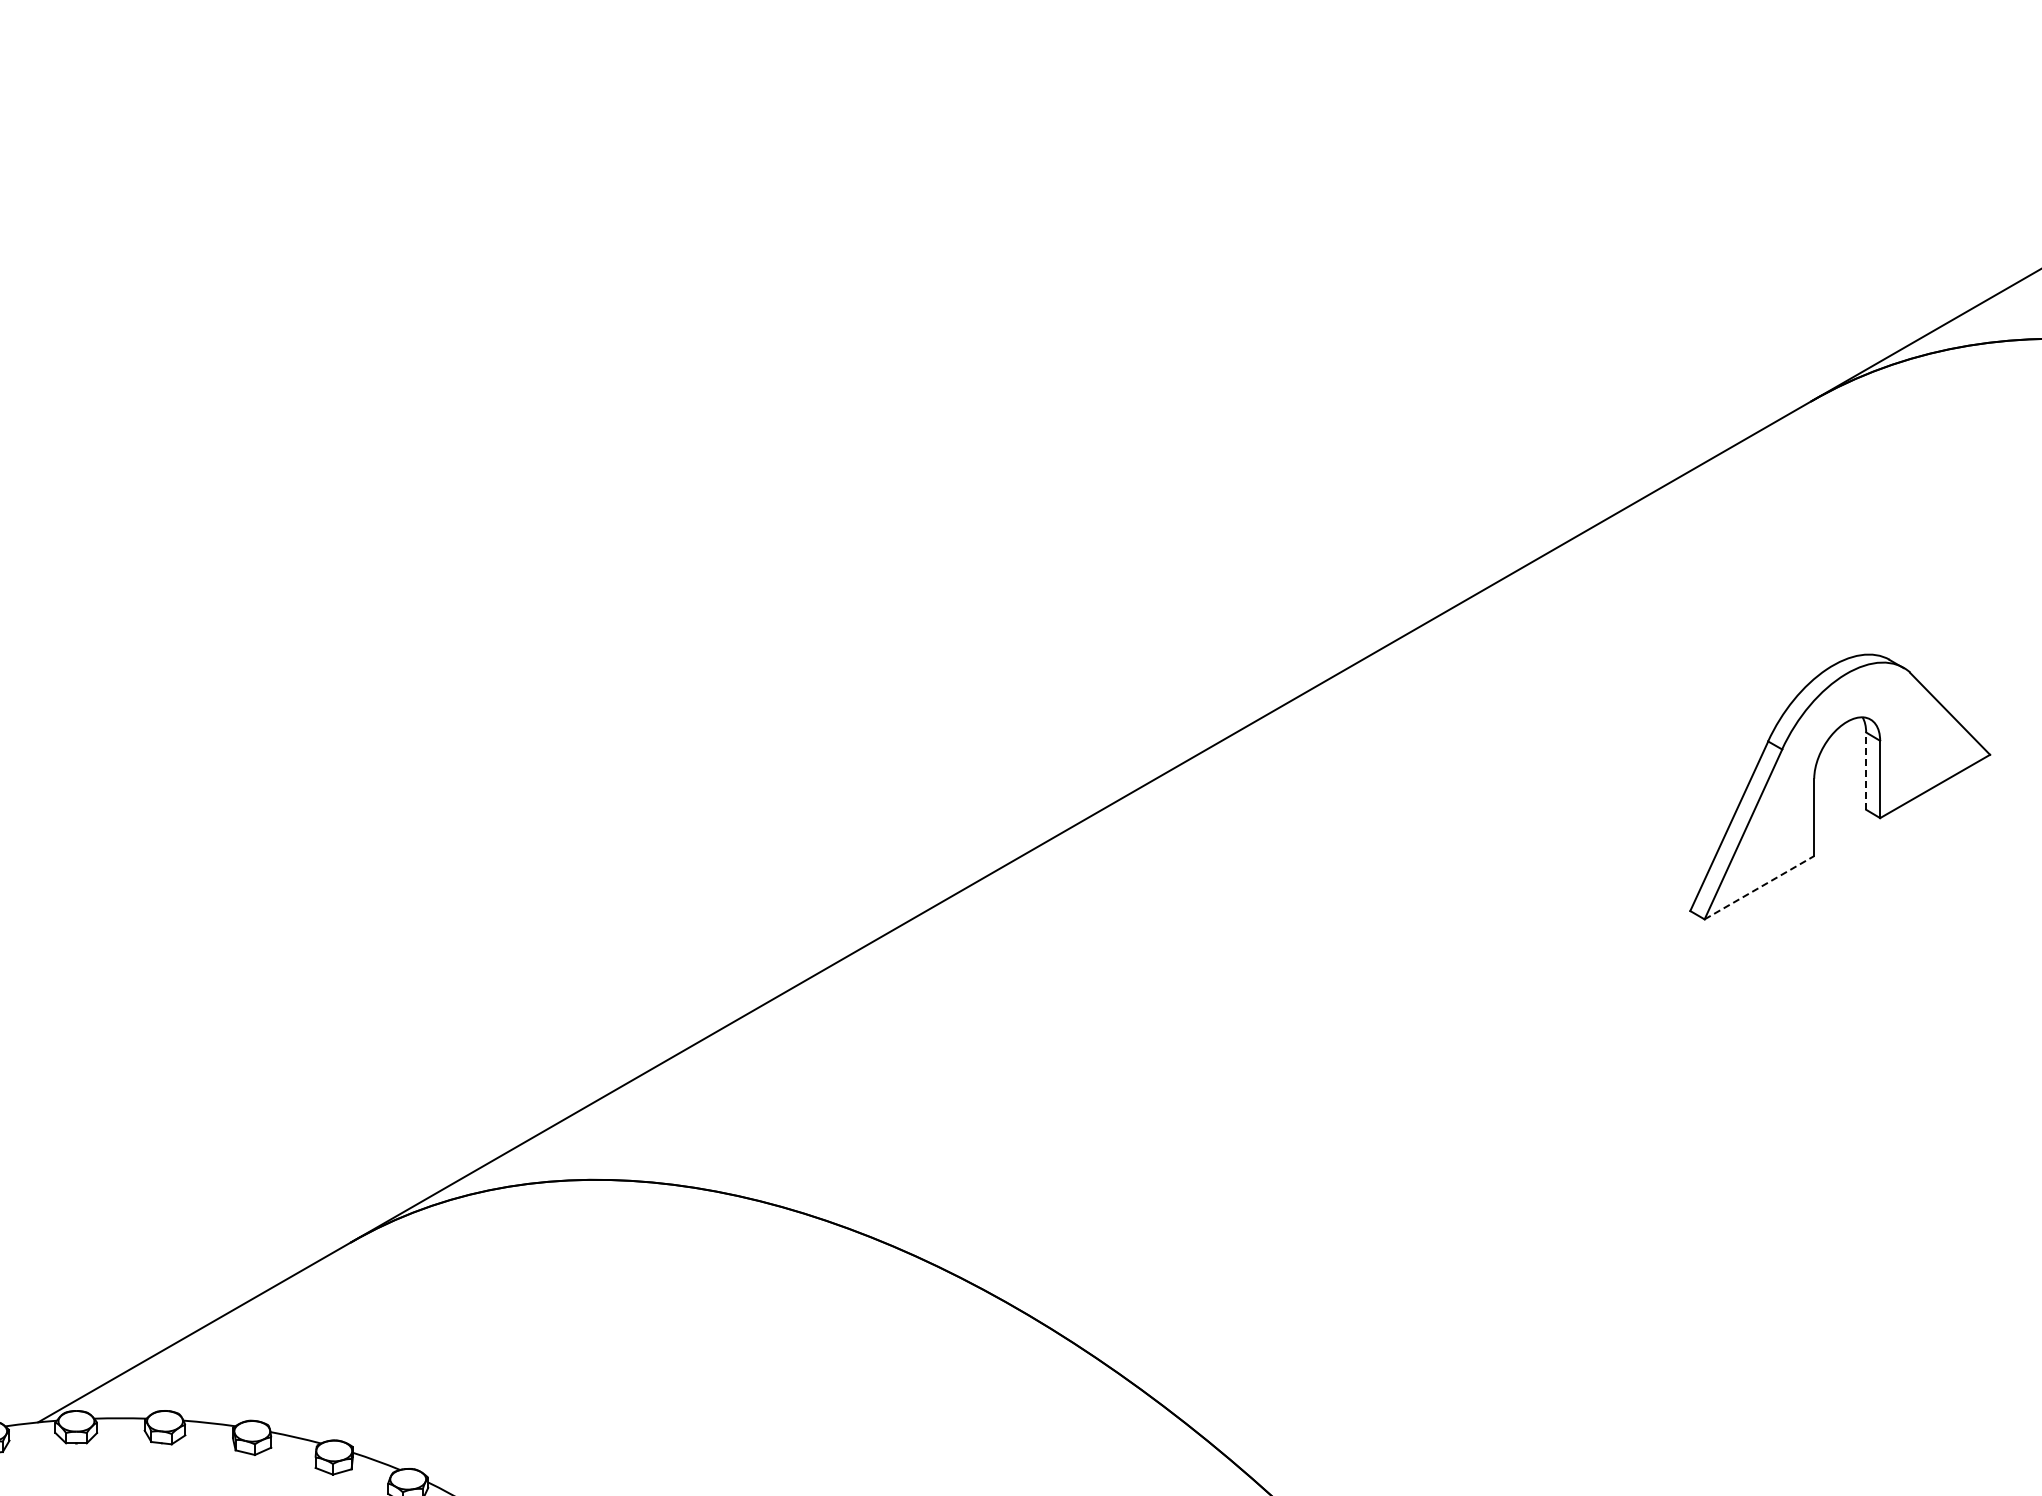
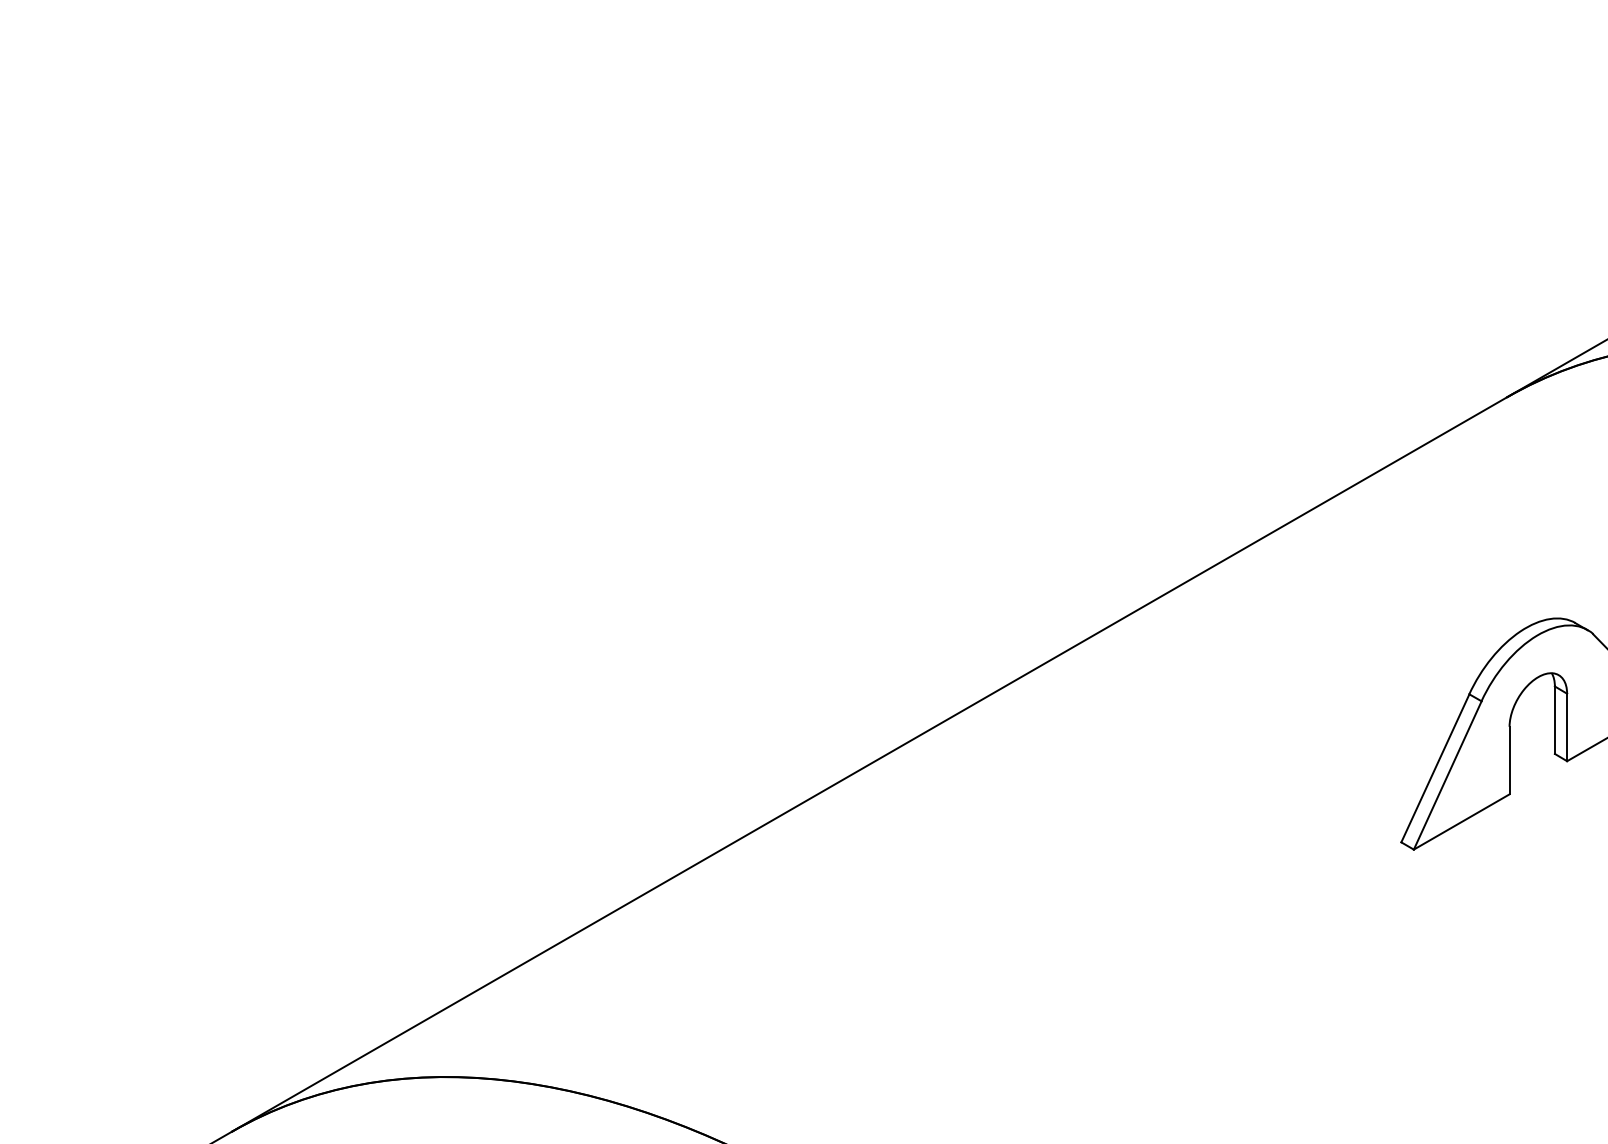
line: (1866, 771) -> (1555, 720), dashed -> solid
line: (1759, 887) -> (1461, 821), dashed -> solid

